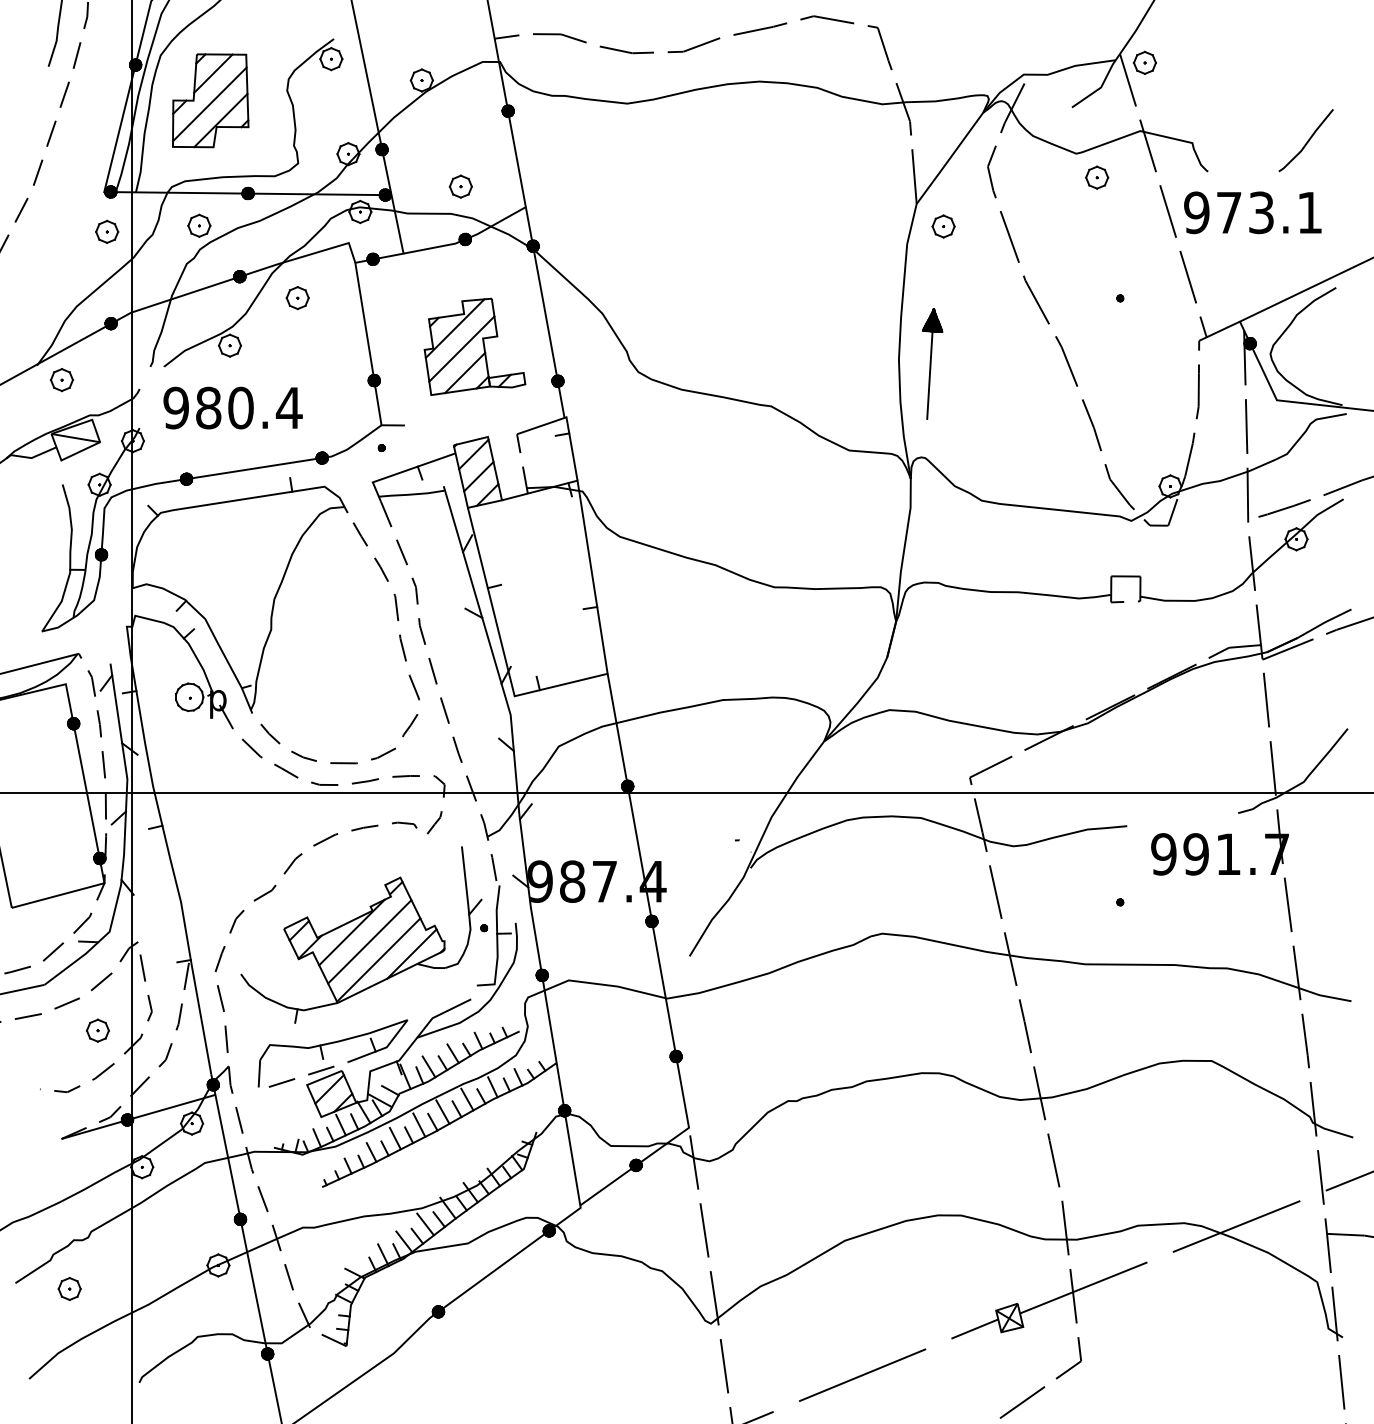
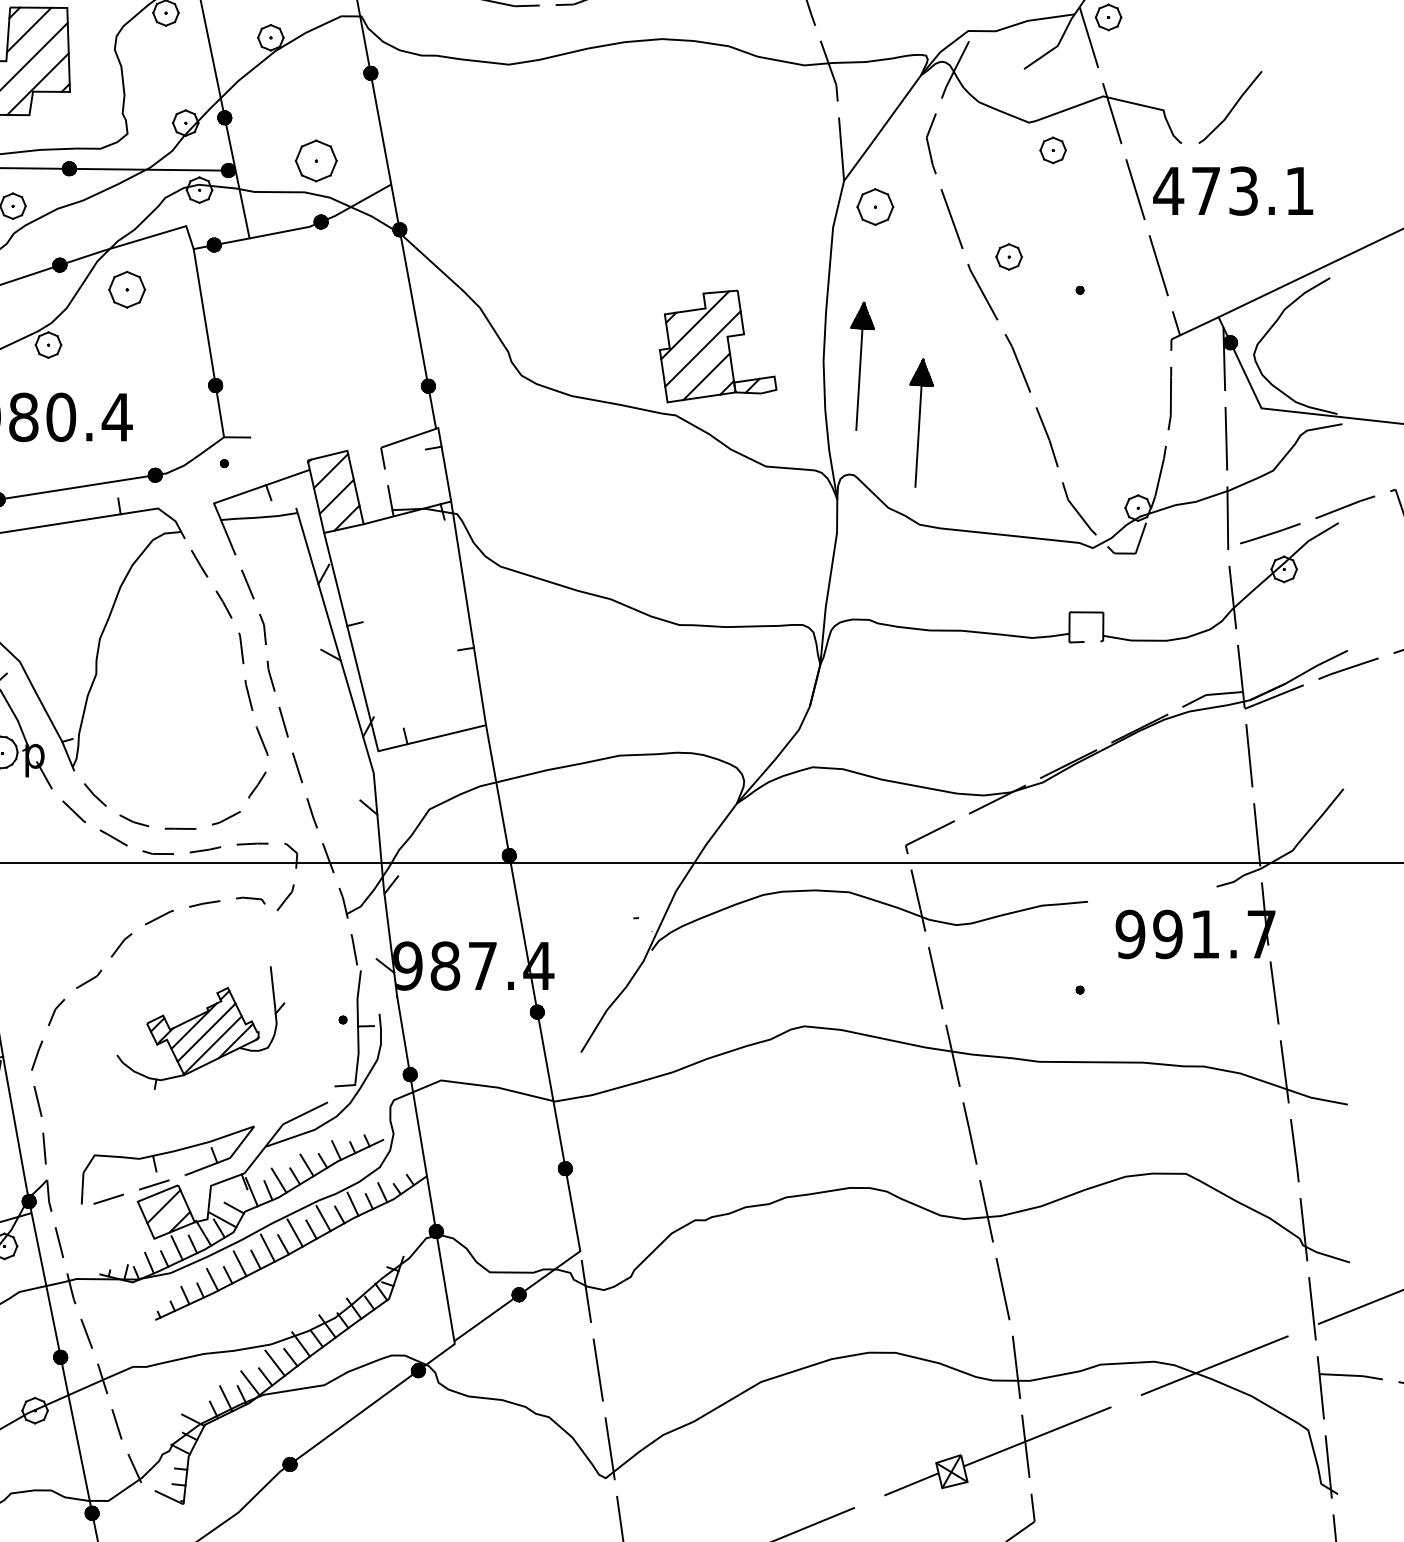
line: (1307, 140) -> (1232, 107), moved
part: (460, 186) -> (315, 160), size x1.6
text: (1196, 212) -> (1168, 190), 973.1 -> 473.1
part: (943, 226) -> (875, 206), size x1.4
part: (1059, 269) -> (1009, 256), added
part: (297, 298) -> (126, 290), size x1.4
part: (474, 346) -> (717, 346), moved
part: (983, 412) -> (921, 422), added
part: (361, 934) -> (200, 1027), size x0.6

